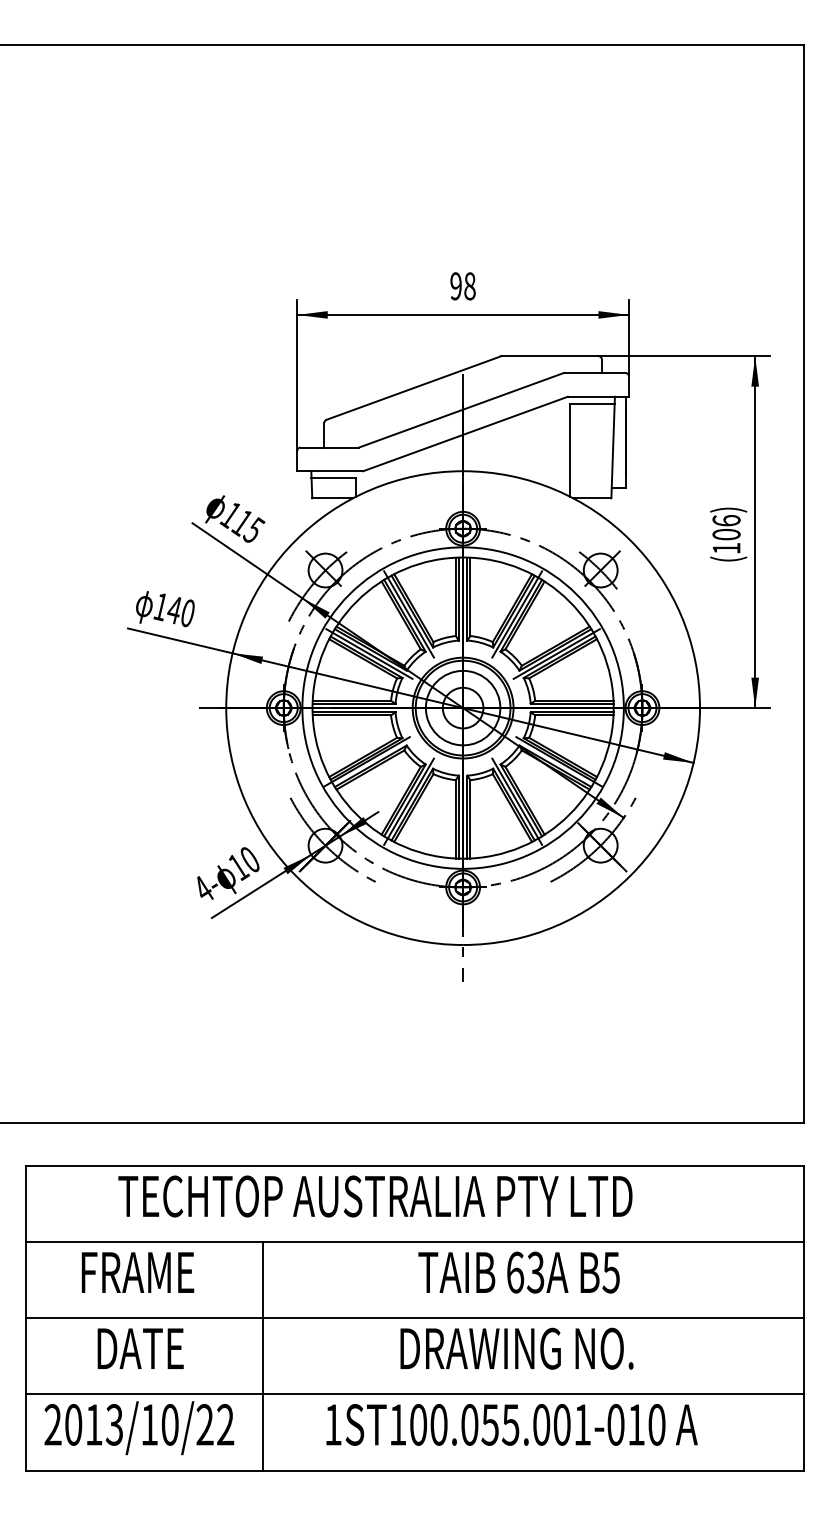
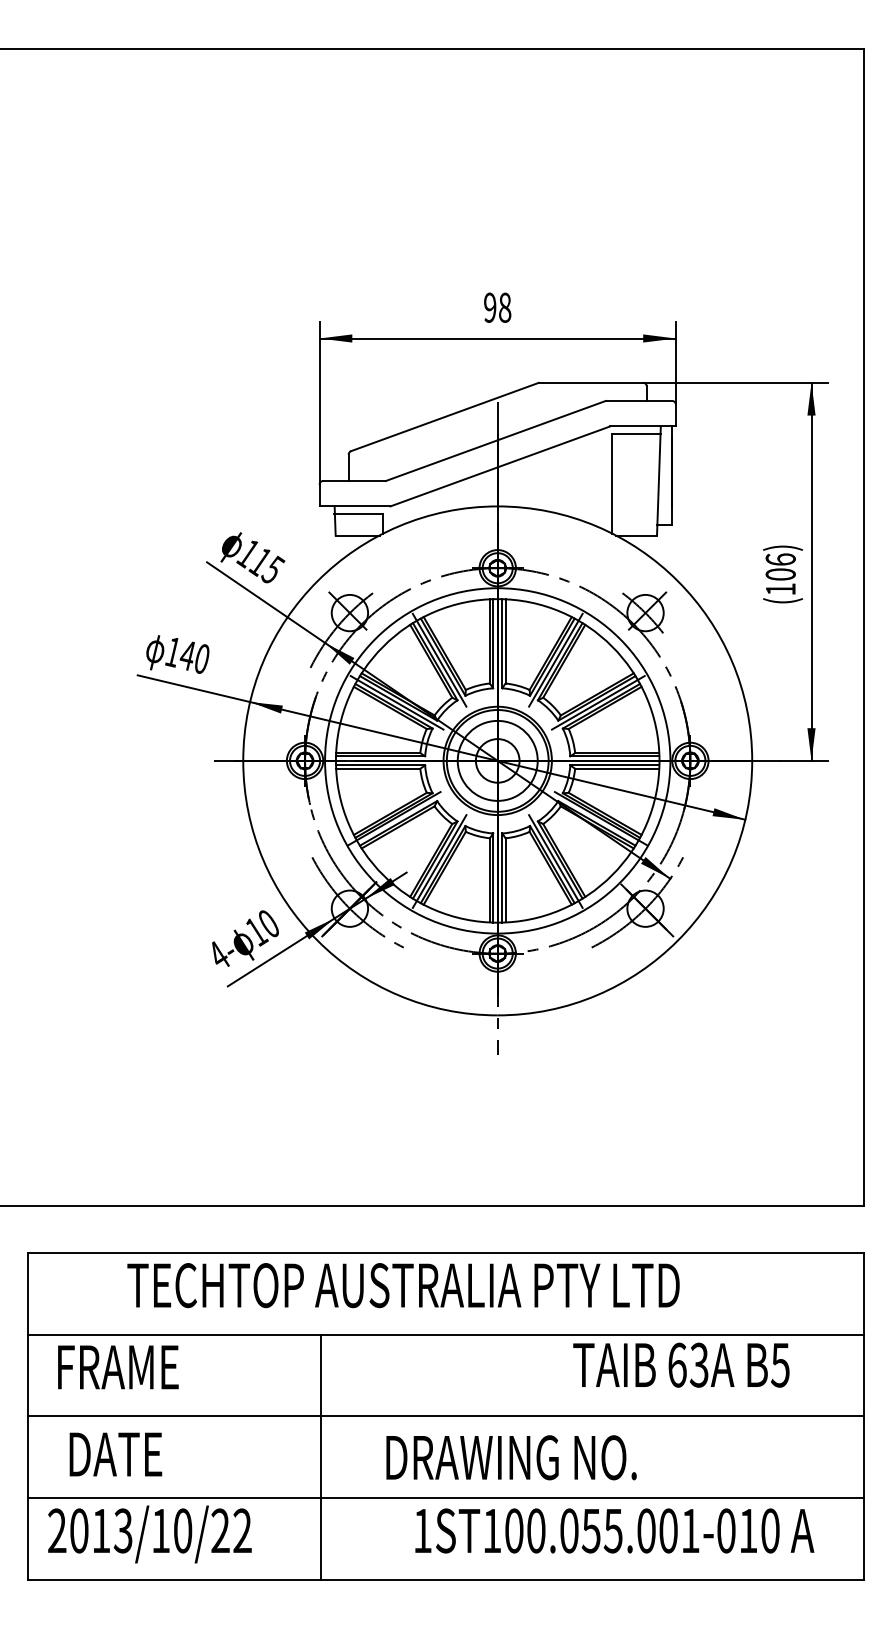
text: (137, 1272) -> (117, 1367), moved
text: (518, 1272) -> (680, 1365), moved
text: (140, 1348) -> (115, 1454), moved
text: (516, 1348) -> (511, 1457), moved
line: (262, 1356) -> (320, 1457), moved
text: (511, 1424) -> (614, 1530), moved

